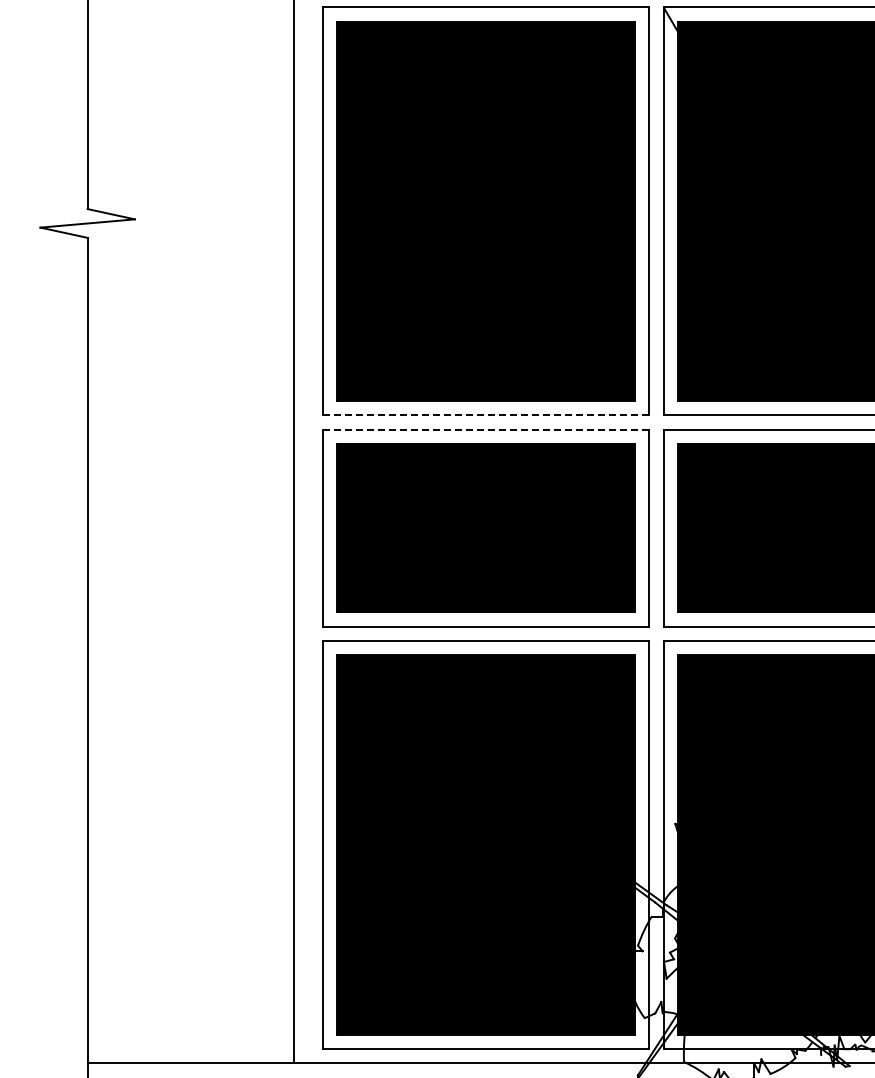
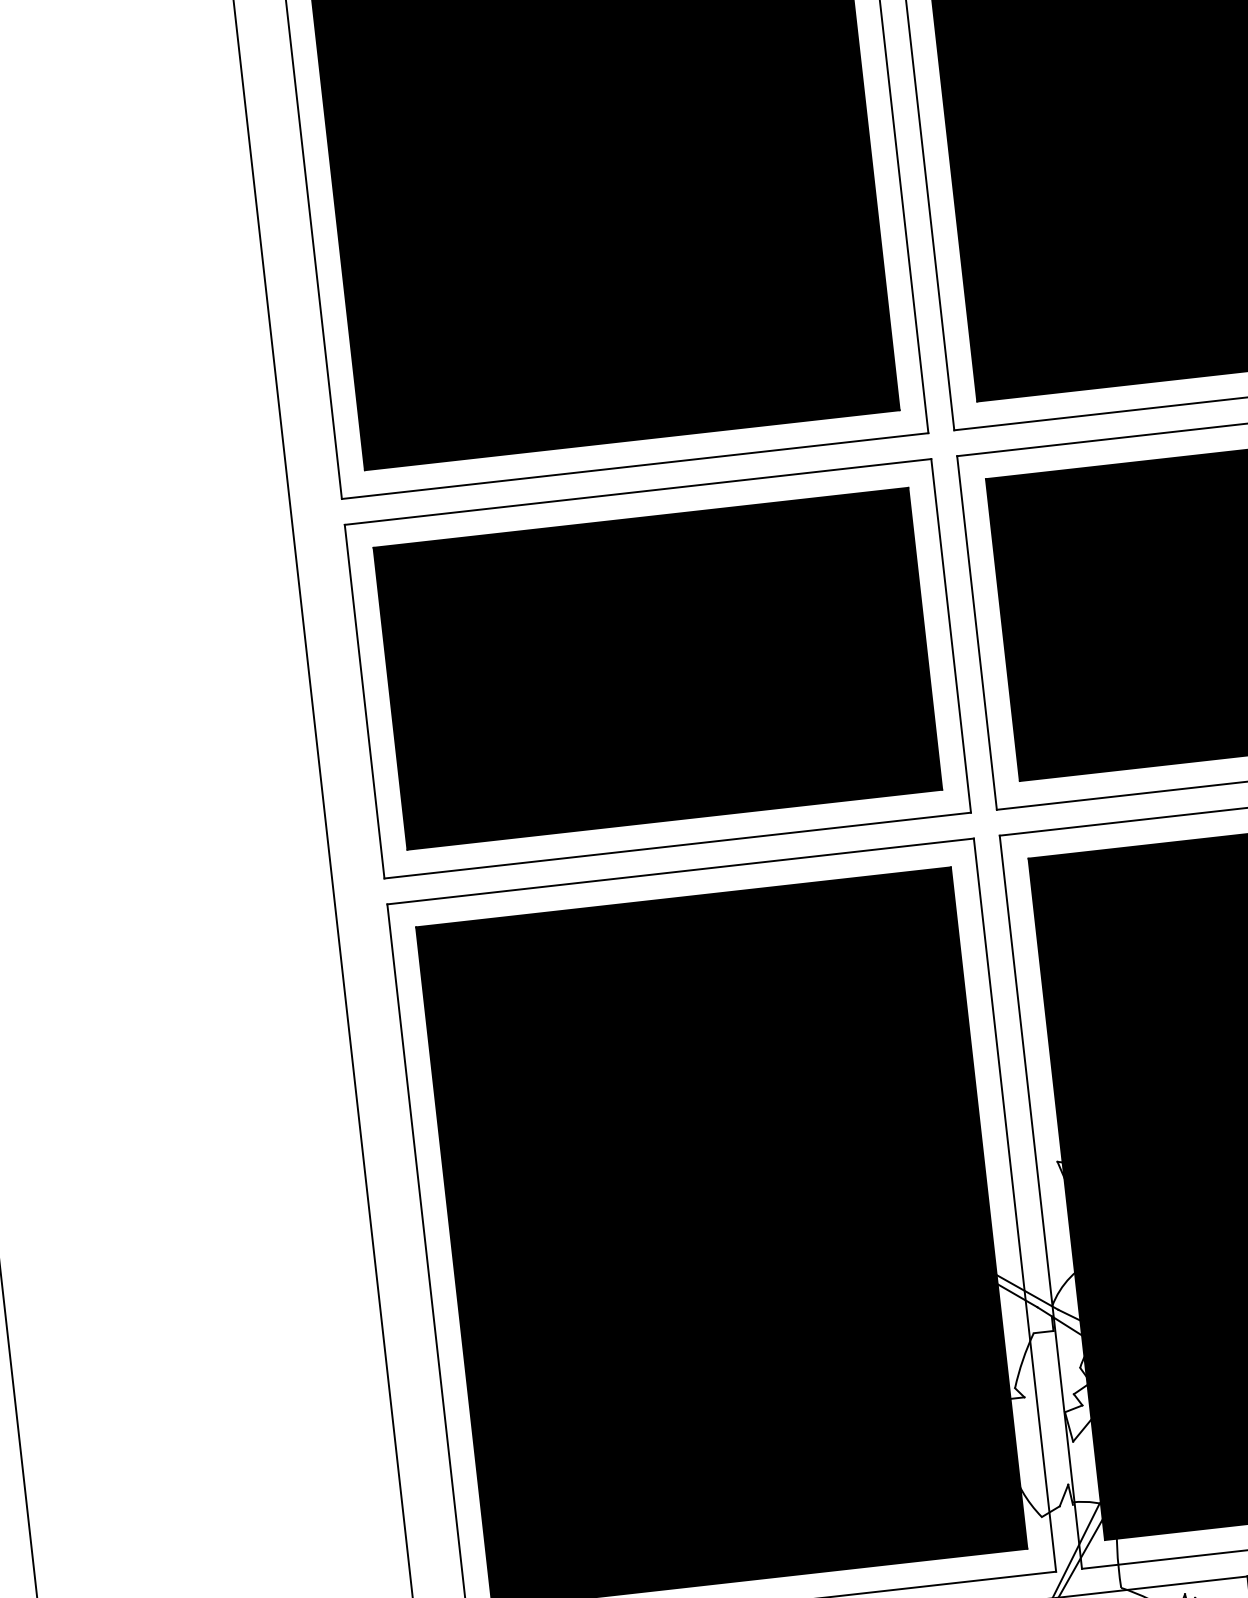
line: (486, 415) -> (635, 466), dashed -> solid
line: (486, 429) -> (638, 491), dashed -> solid

